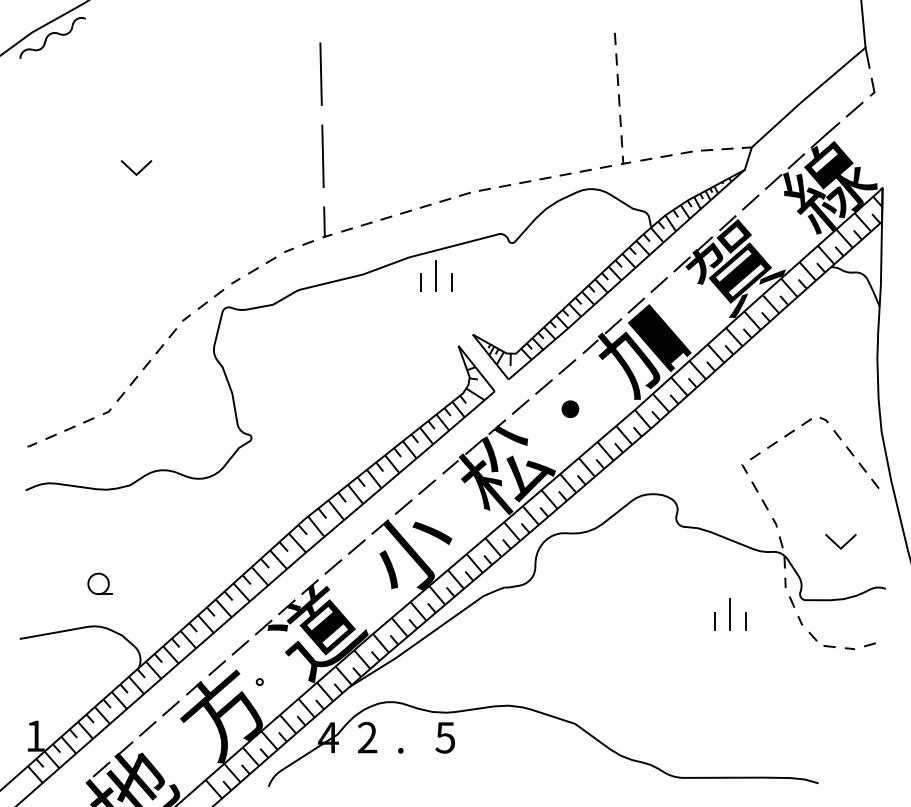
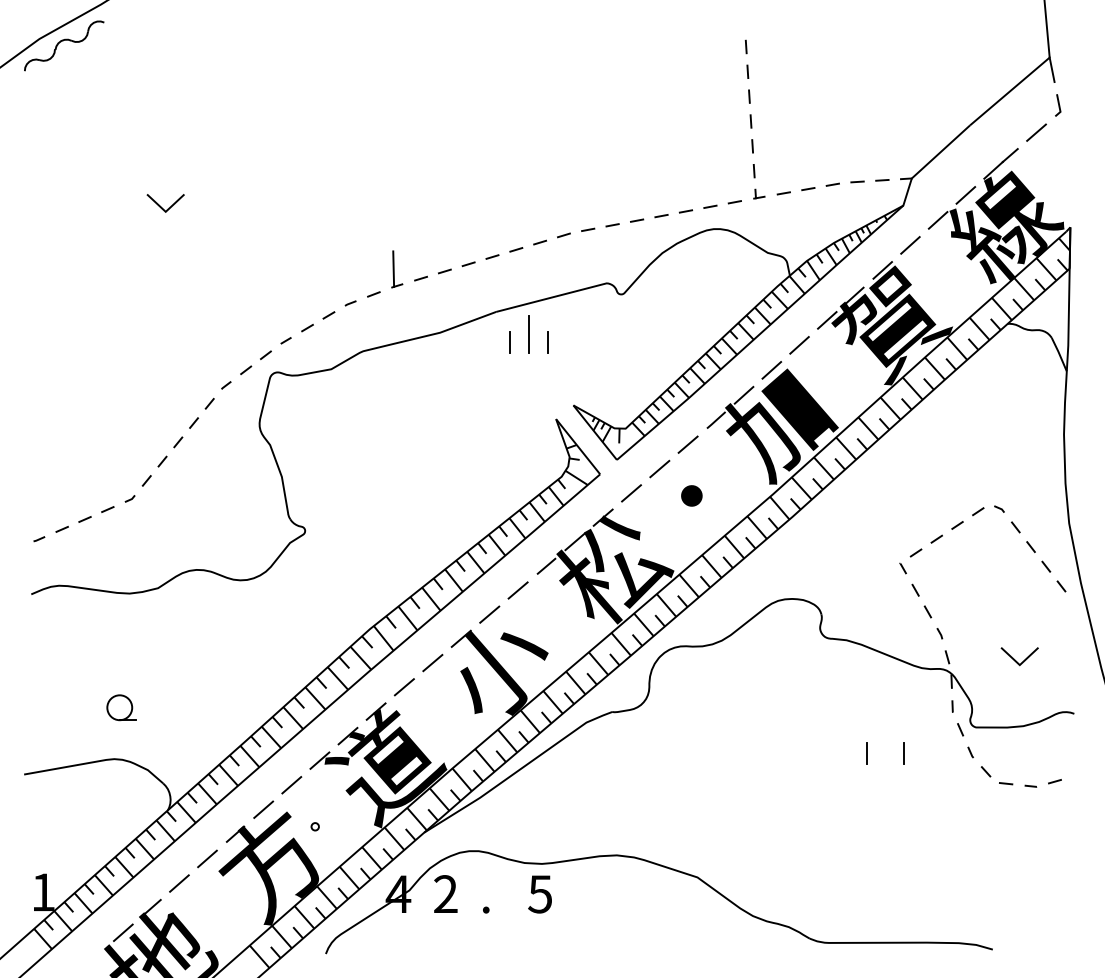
line: (320, 73) -> (388, 88), removed
line: (322, 156) -> (391, 189), removed
line: (730, 614) -> (885, 744), removed

